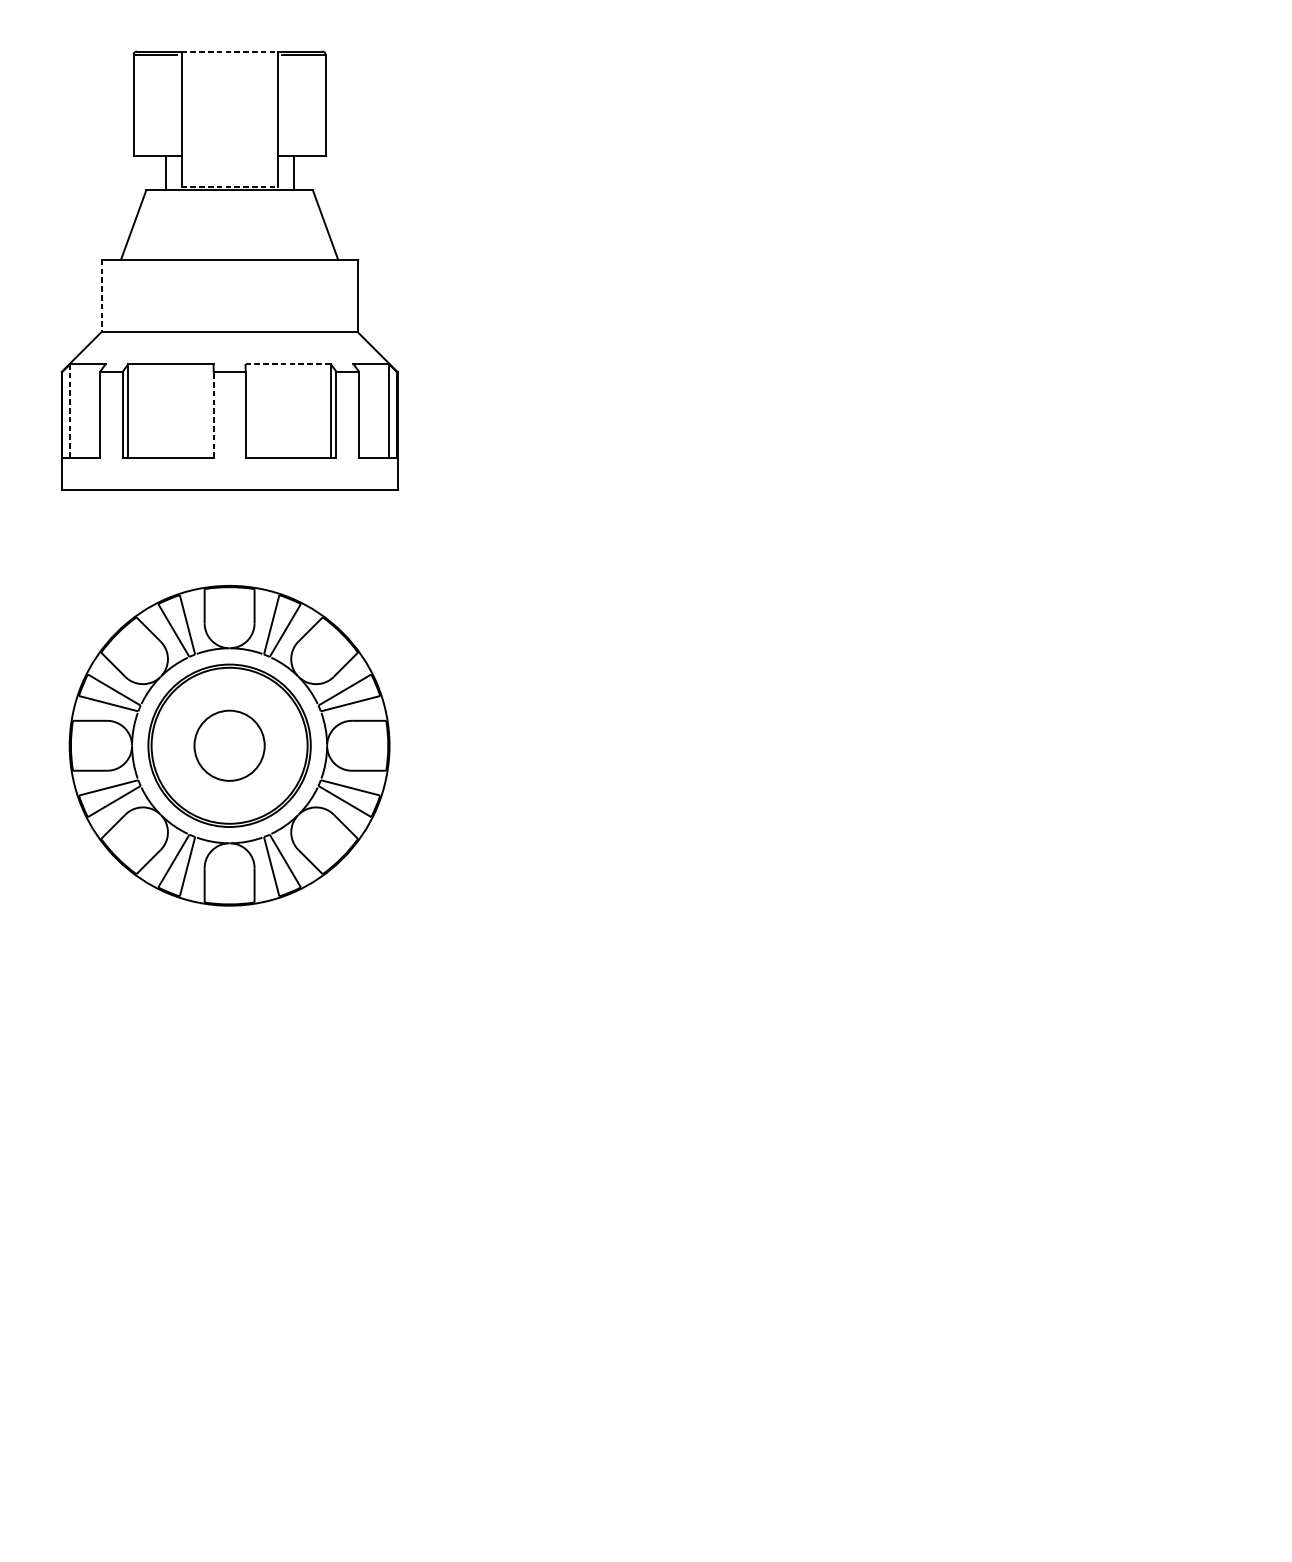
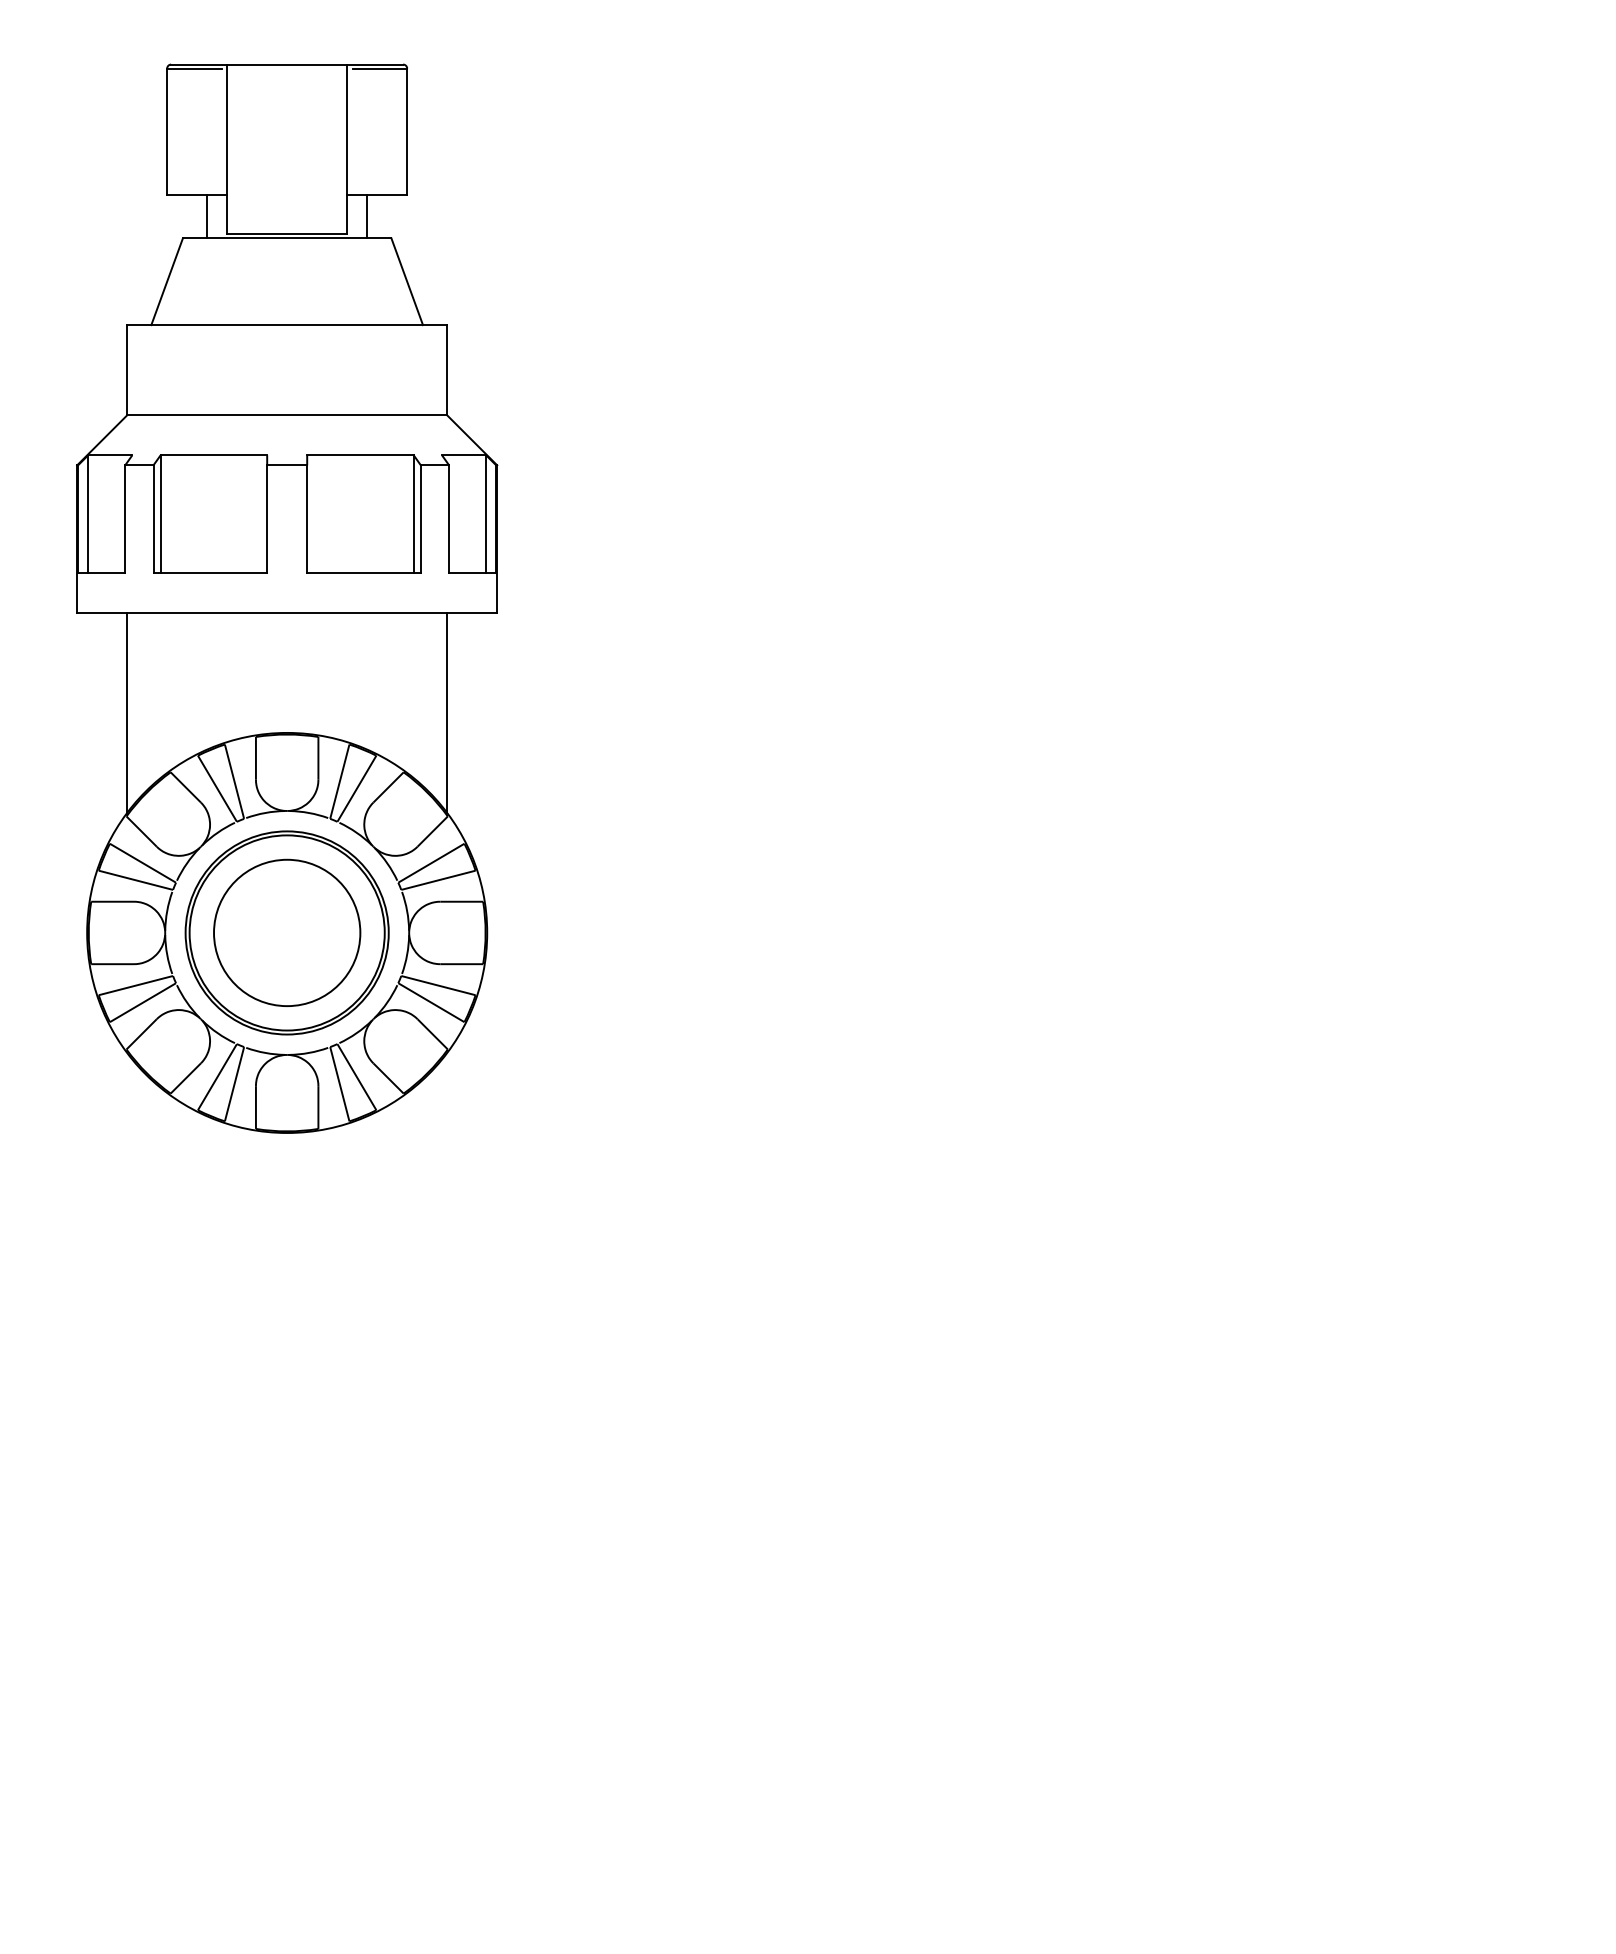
line: (229, 51) -> (287, 64), dashed -> solid
line: (229, 186) -> (287, 233), dashed -> solid
line: (101, 296) -> (127, 370), dashed -> solid
line: (288, 364) -> (360, 455), dashed -> solid
line: (70, 411) -> (88, 514), dashed -> solid
line: (213, 415) -> (267, 519), dashed -> solid
line: (101, 569) -> (127, 712), added
line: (357, 569) -> (447, 712), added
circle: (229, 745) -> (287, 932), size x1.67

